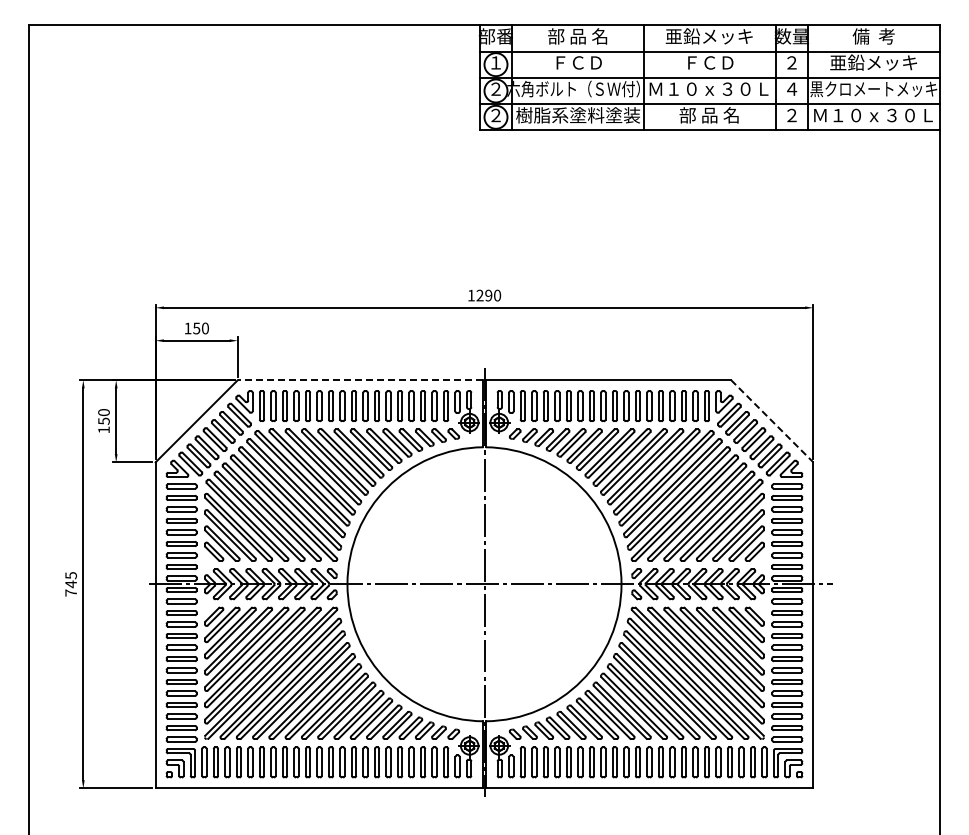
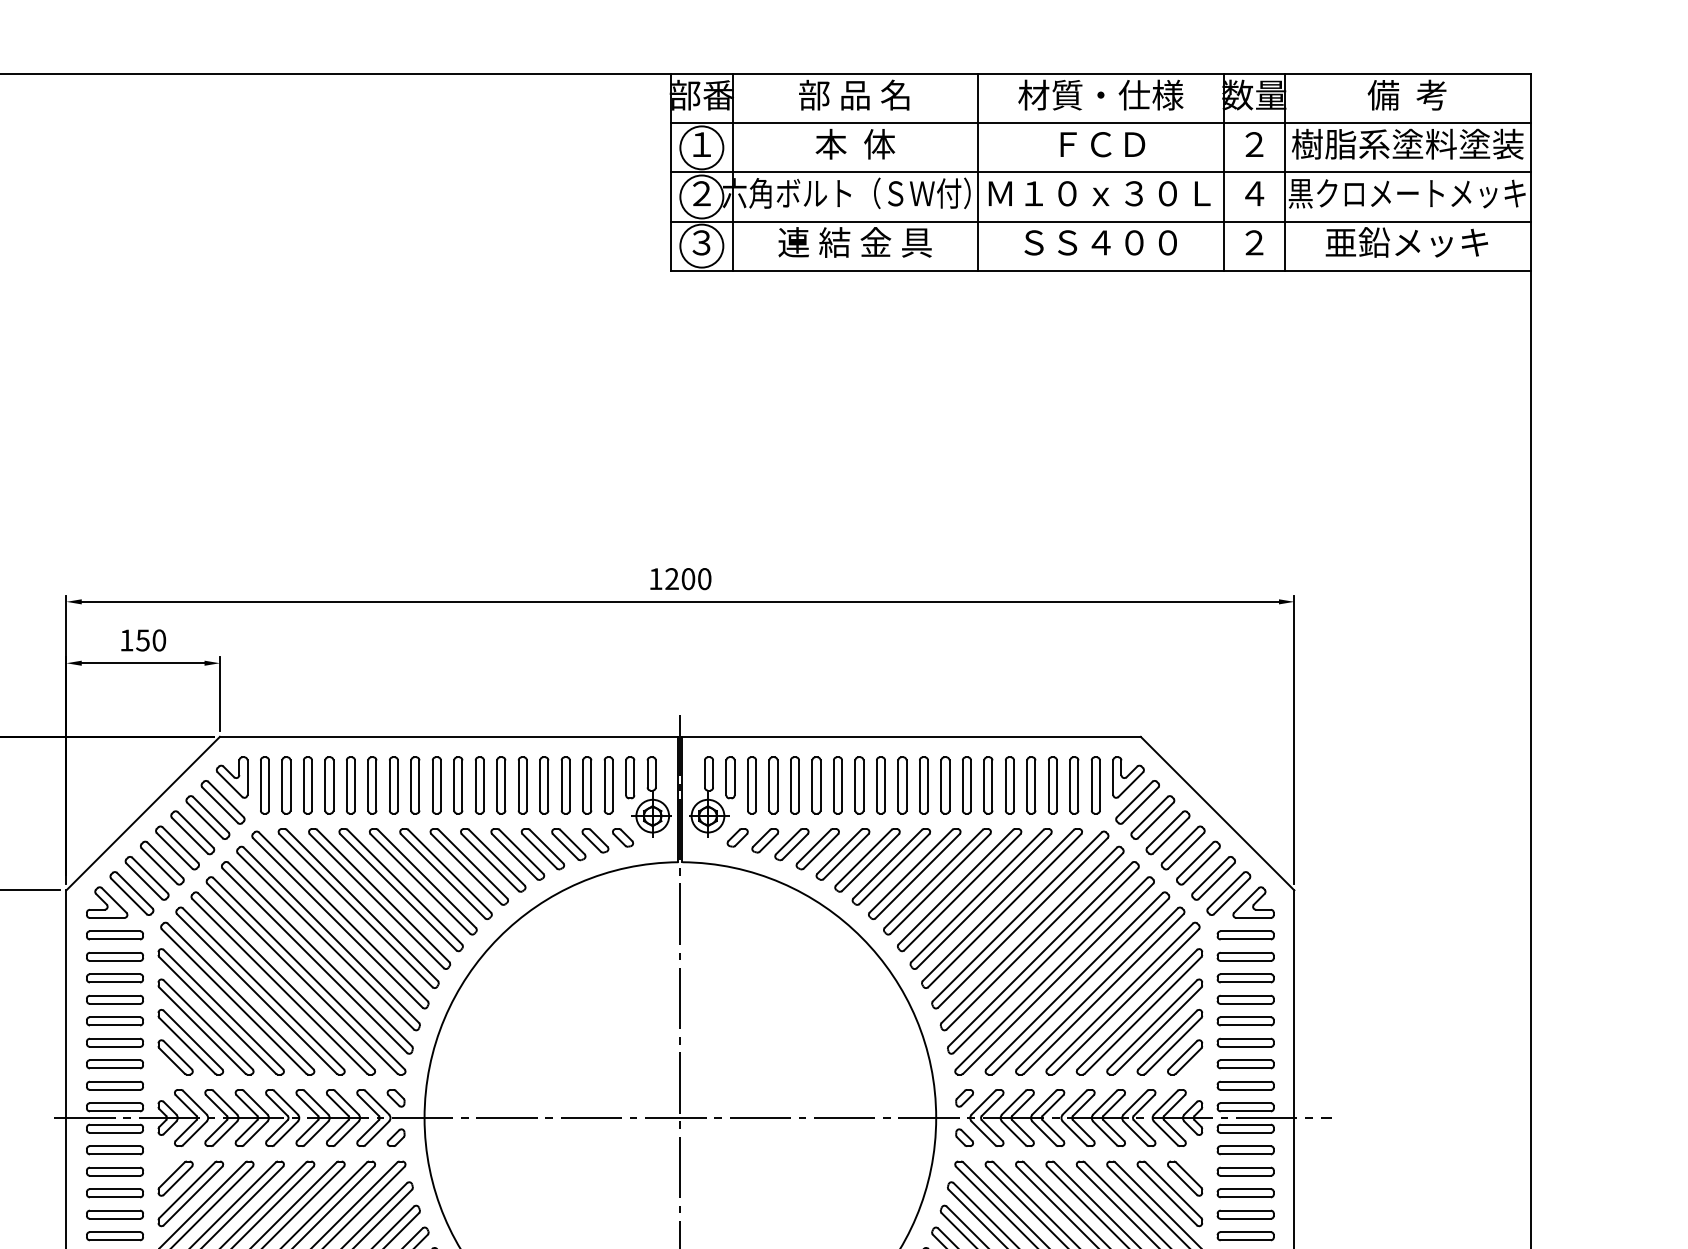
text: (709, 36) -> (1100, 95), 亜鉛メッキ -> 材質・仕様
text: (578, 62) -> (855, 143), ＦＣＤ -> 本  体
text: (874, 62) -> (1408, 143), 亜鉛メッキ -> 樹脂系塗料塗装
text: (495, 115) -> (700, 242), ２ -> ３
text: (578, 115) -> (855, 242), 樹脂系塗料塗装 -> 連 結 金 具
text: (709, 115) -> (1100, 242), 部 品 名 -> ＳＳ４００
text: (873, 115) -> (1406, 242), Ｍ１０ｘ３０Ｌ -> 亜鉛メッキ
text: (488, 295) -> (687, 578), 1290 -> 1200
line: (360, 380) -> (448, 737), dashed -> solid
line: (772, 421) -> (1218, 814), dashed -> solid

